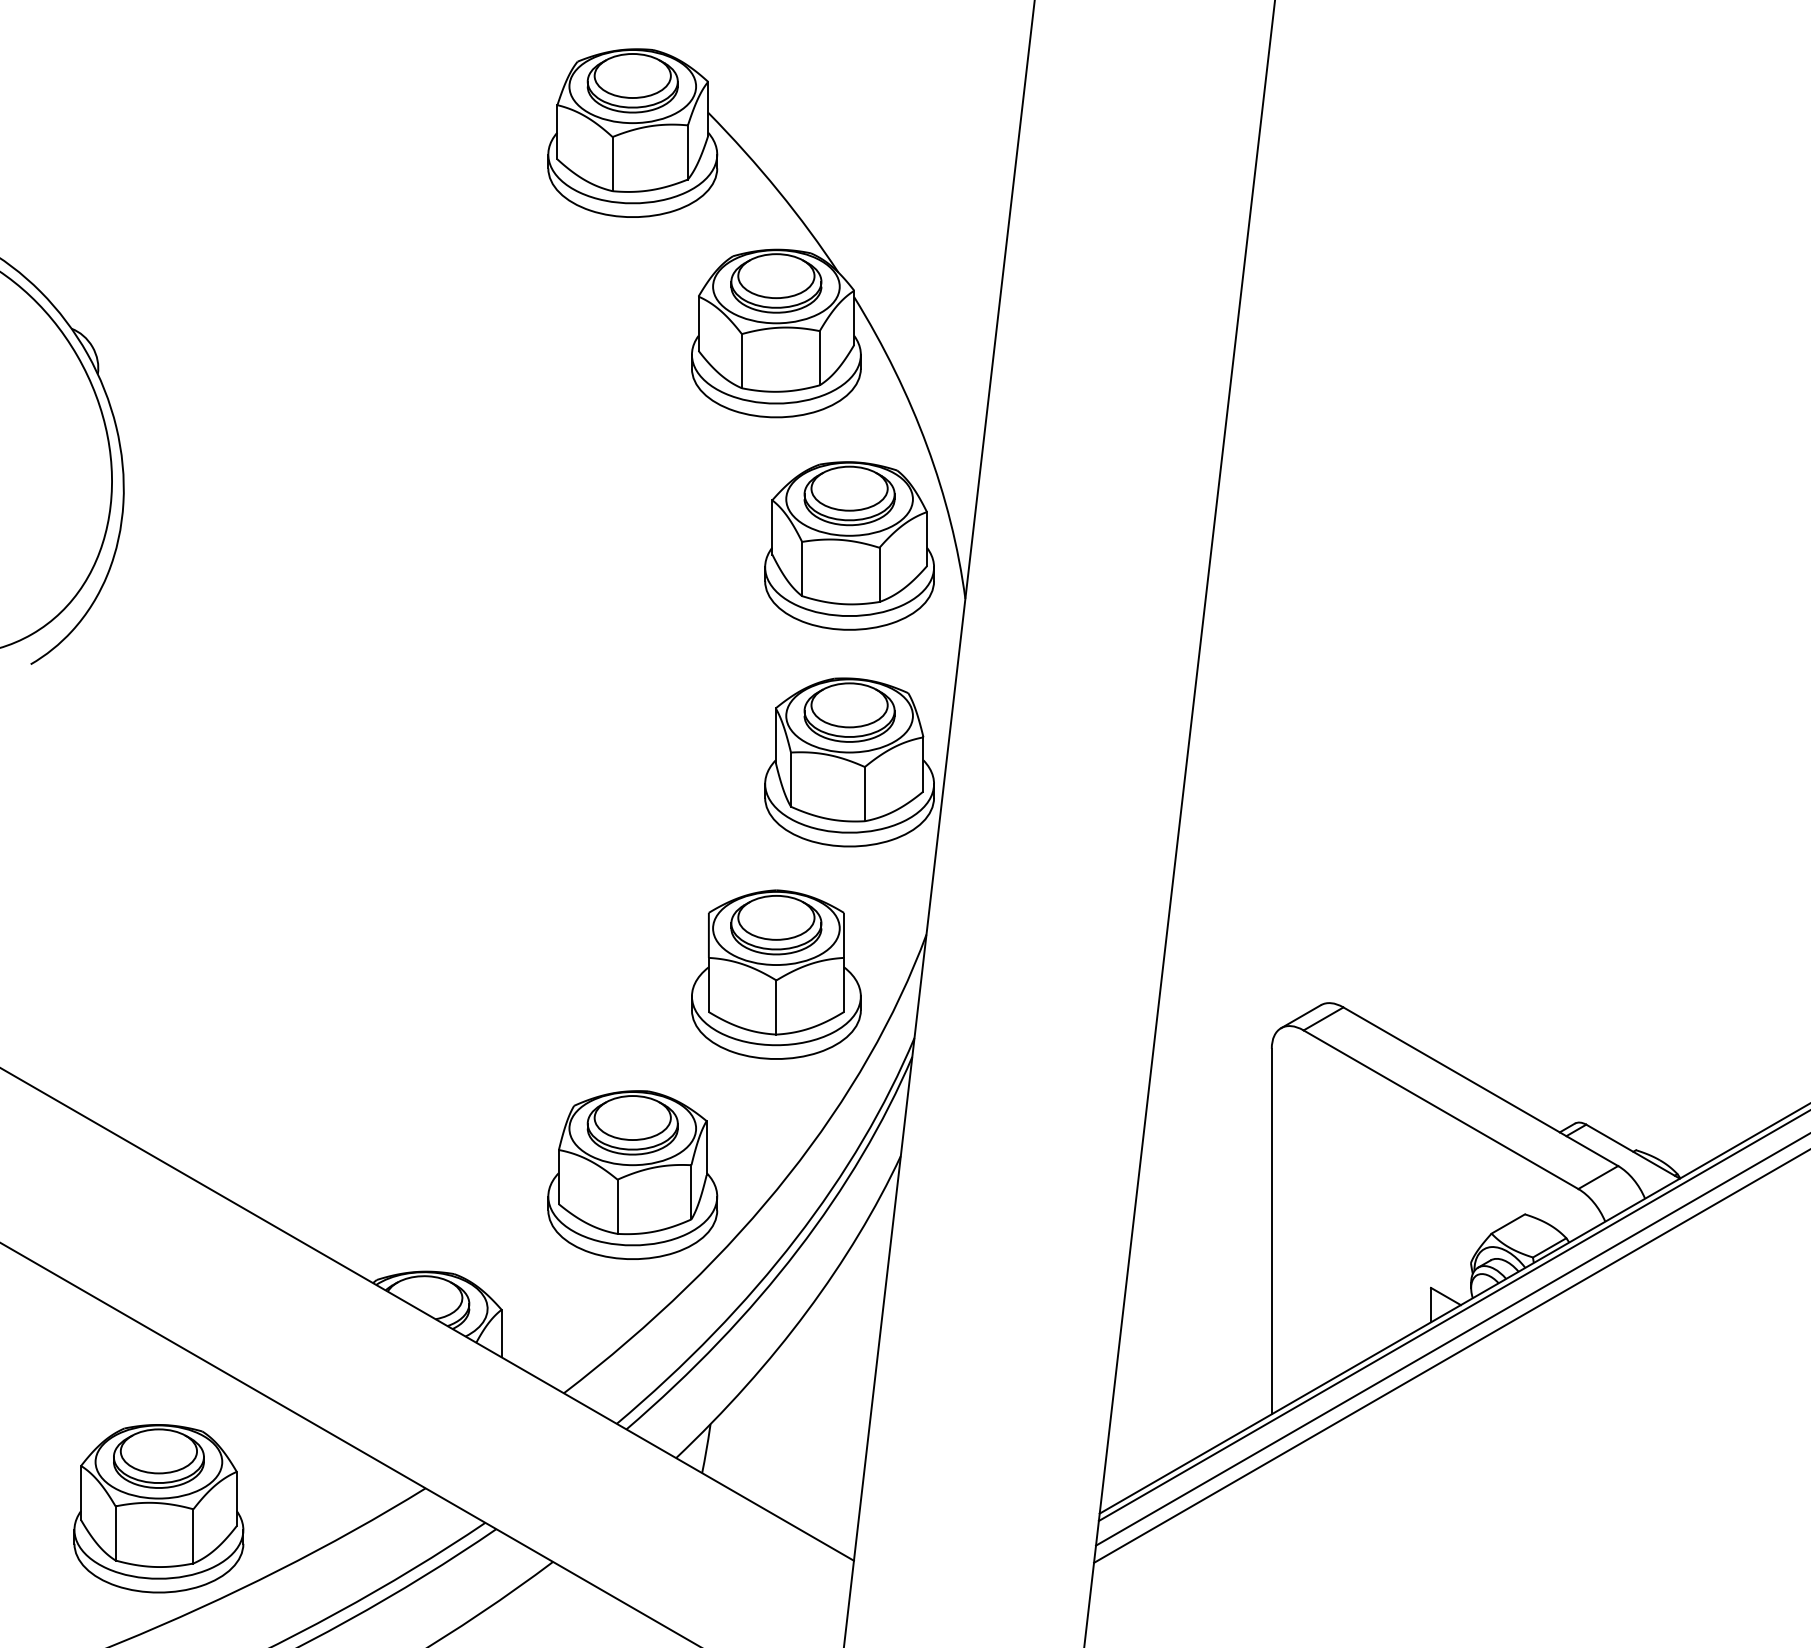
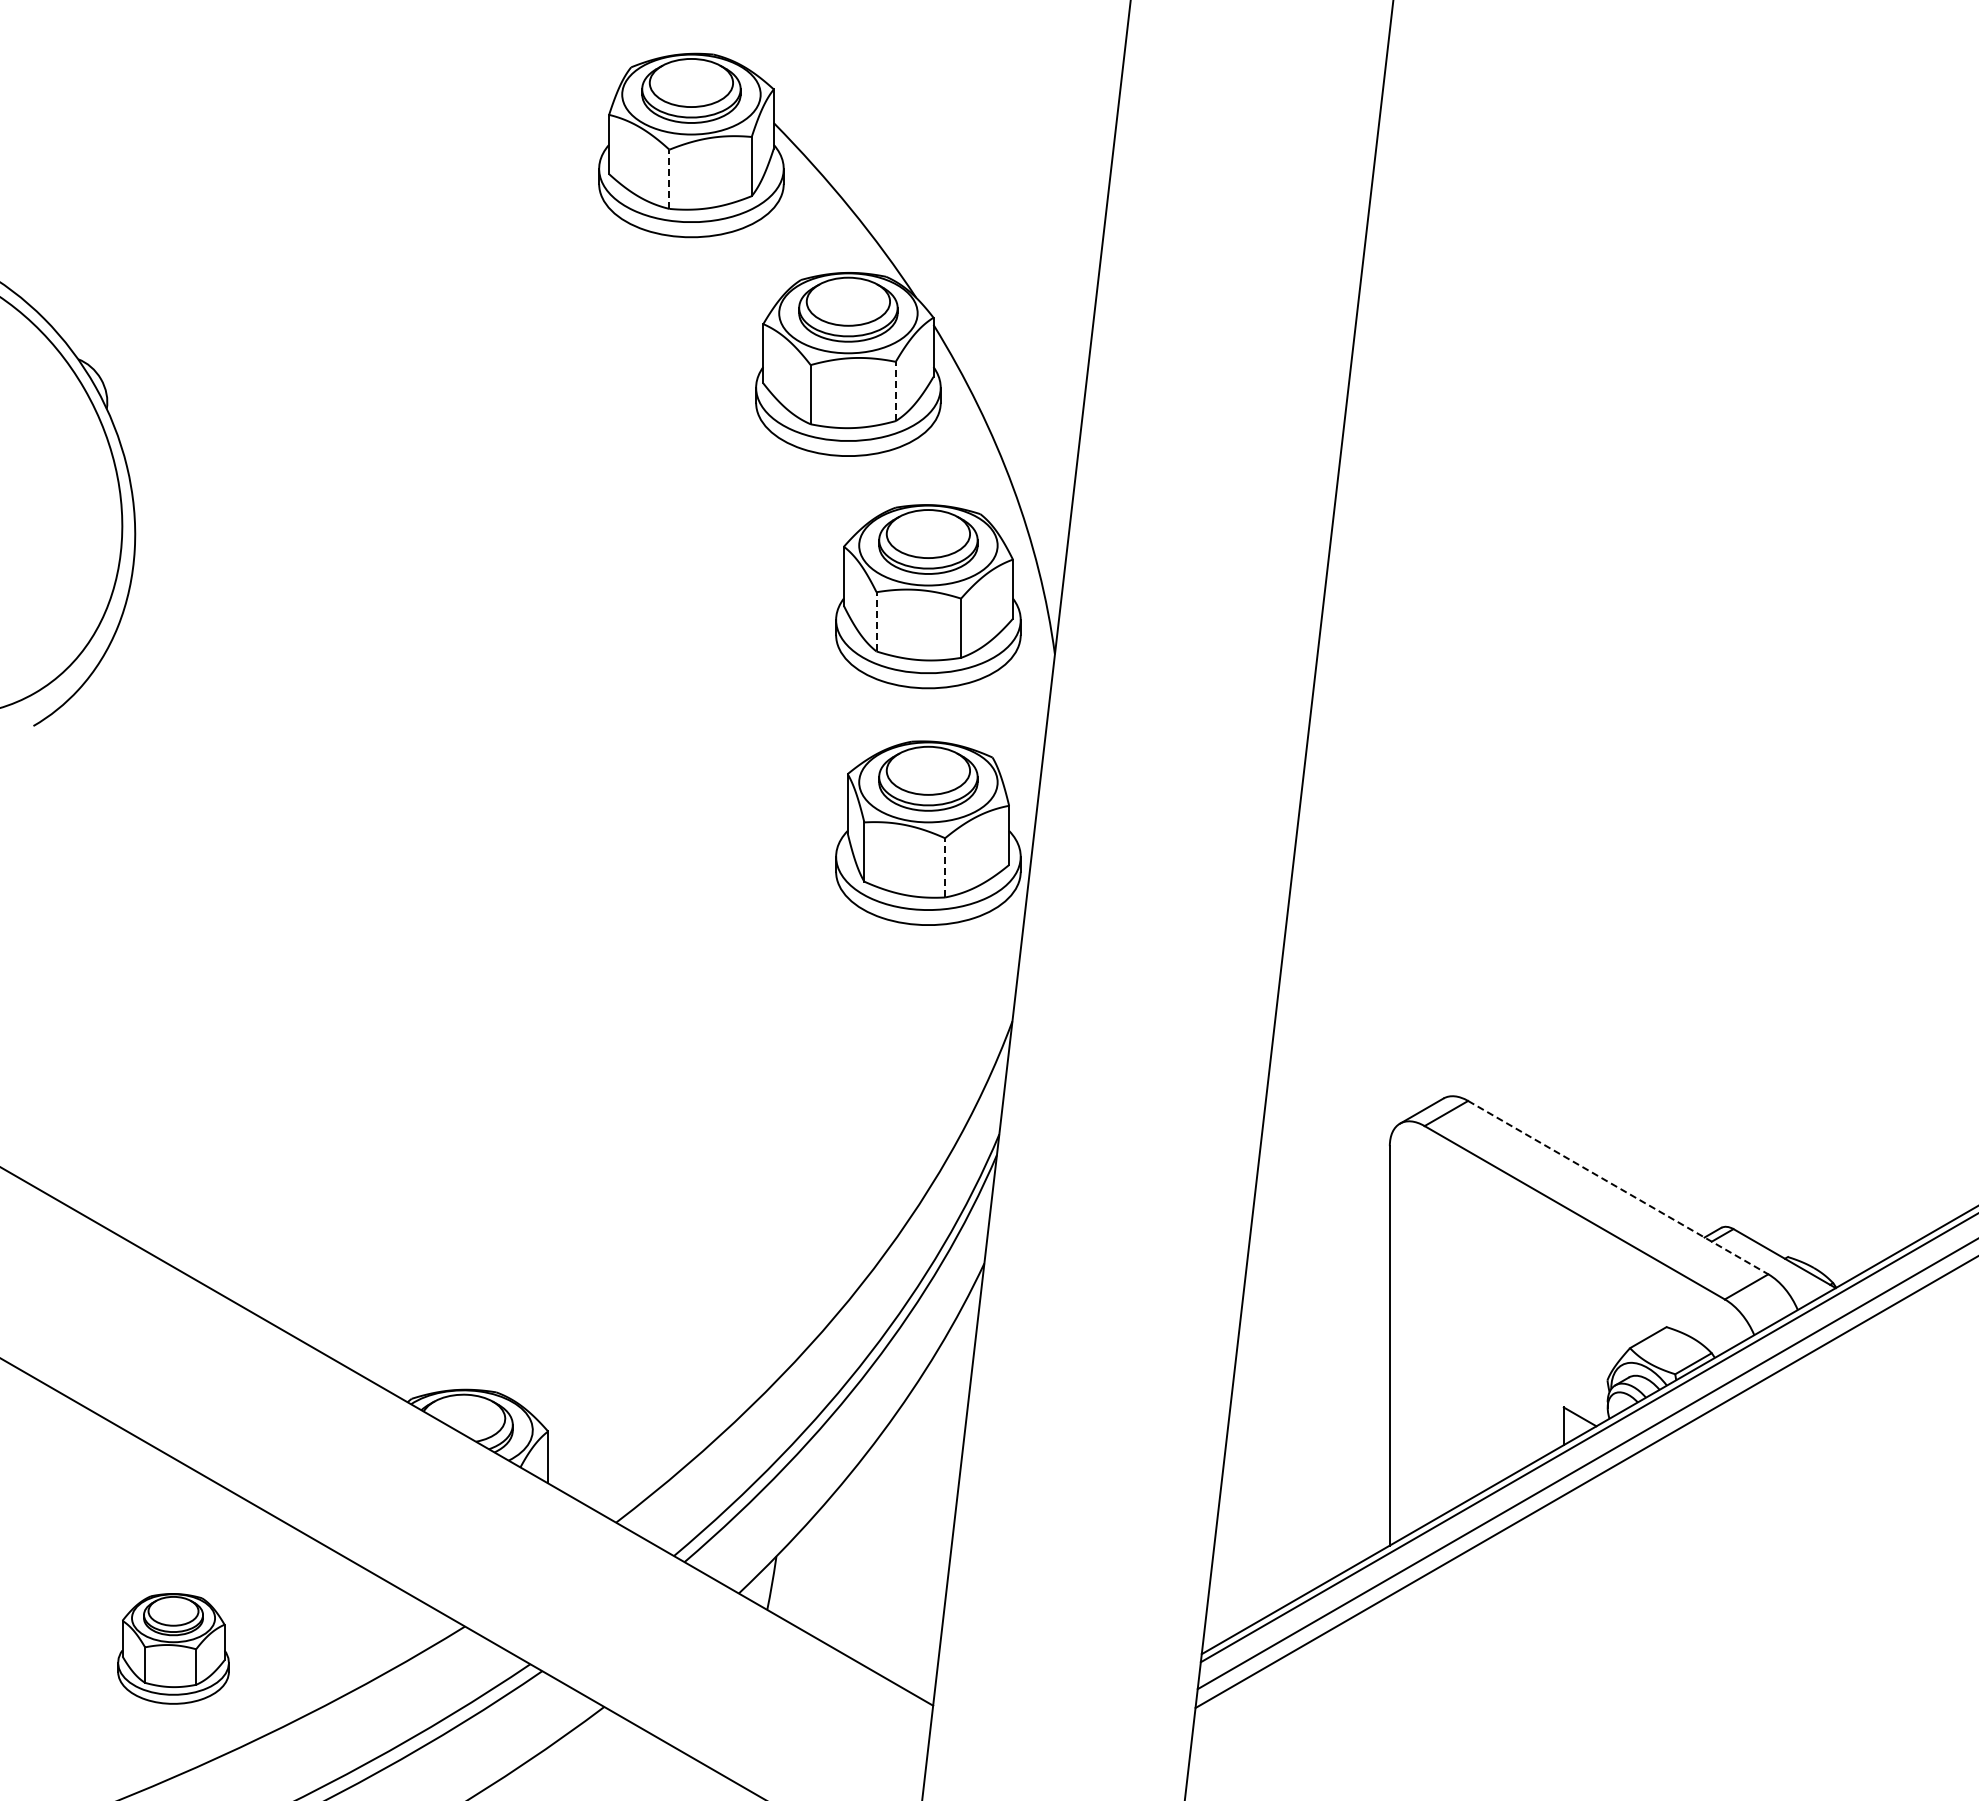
line: (612, 164) -> (669, 179), solid -> dashed
line: (819, 358) -> (895, 391), solid -> dashed
line: (802, 568) -> (876, 621), solid -> dashed
line: (865, 793) -> (945, 867), solid -> dashed
part: (776, 974) -> (848, 1065), removed
line: (1481, 1086) -> (1618, 1187), solid -> dashed
part: (632, 1174) -> (691, 1283), removed
part: (158, 1508) -> (173, 1648), size x0.6

